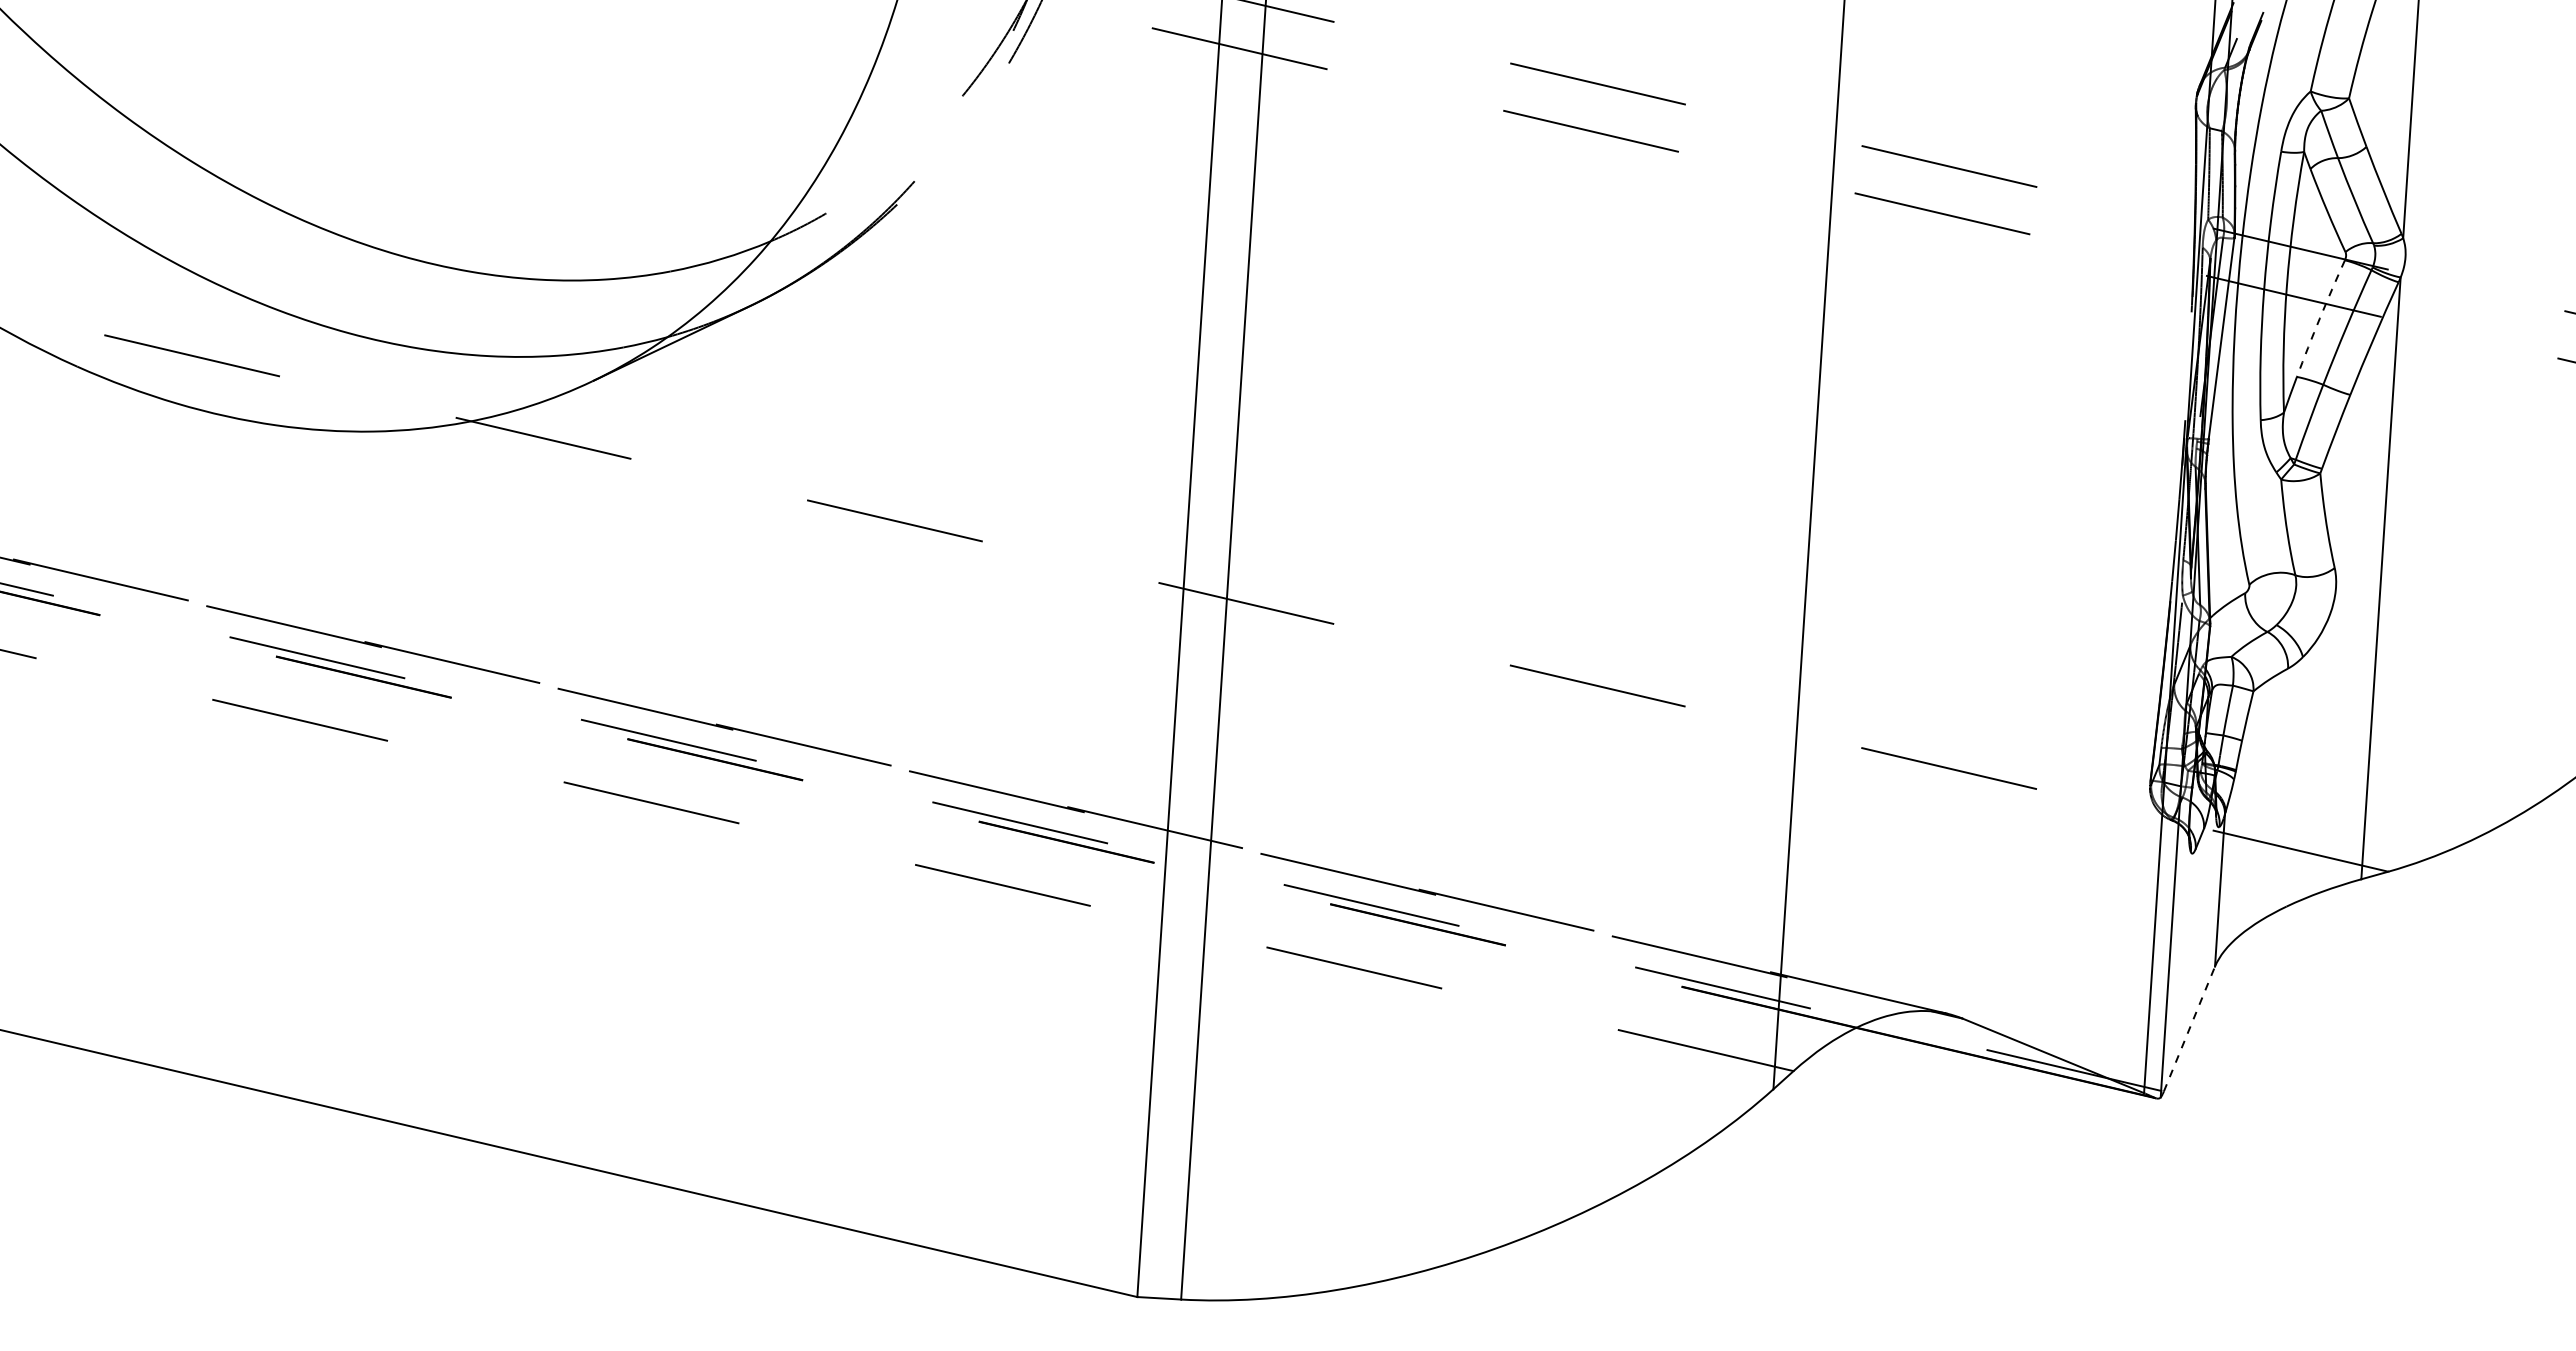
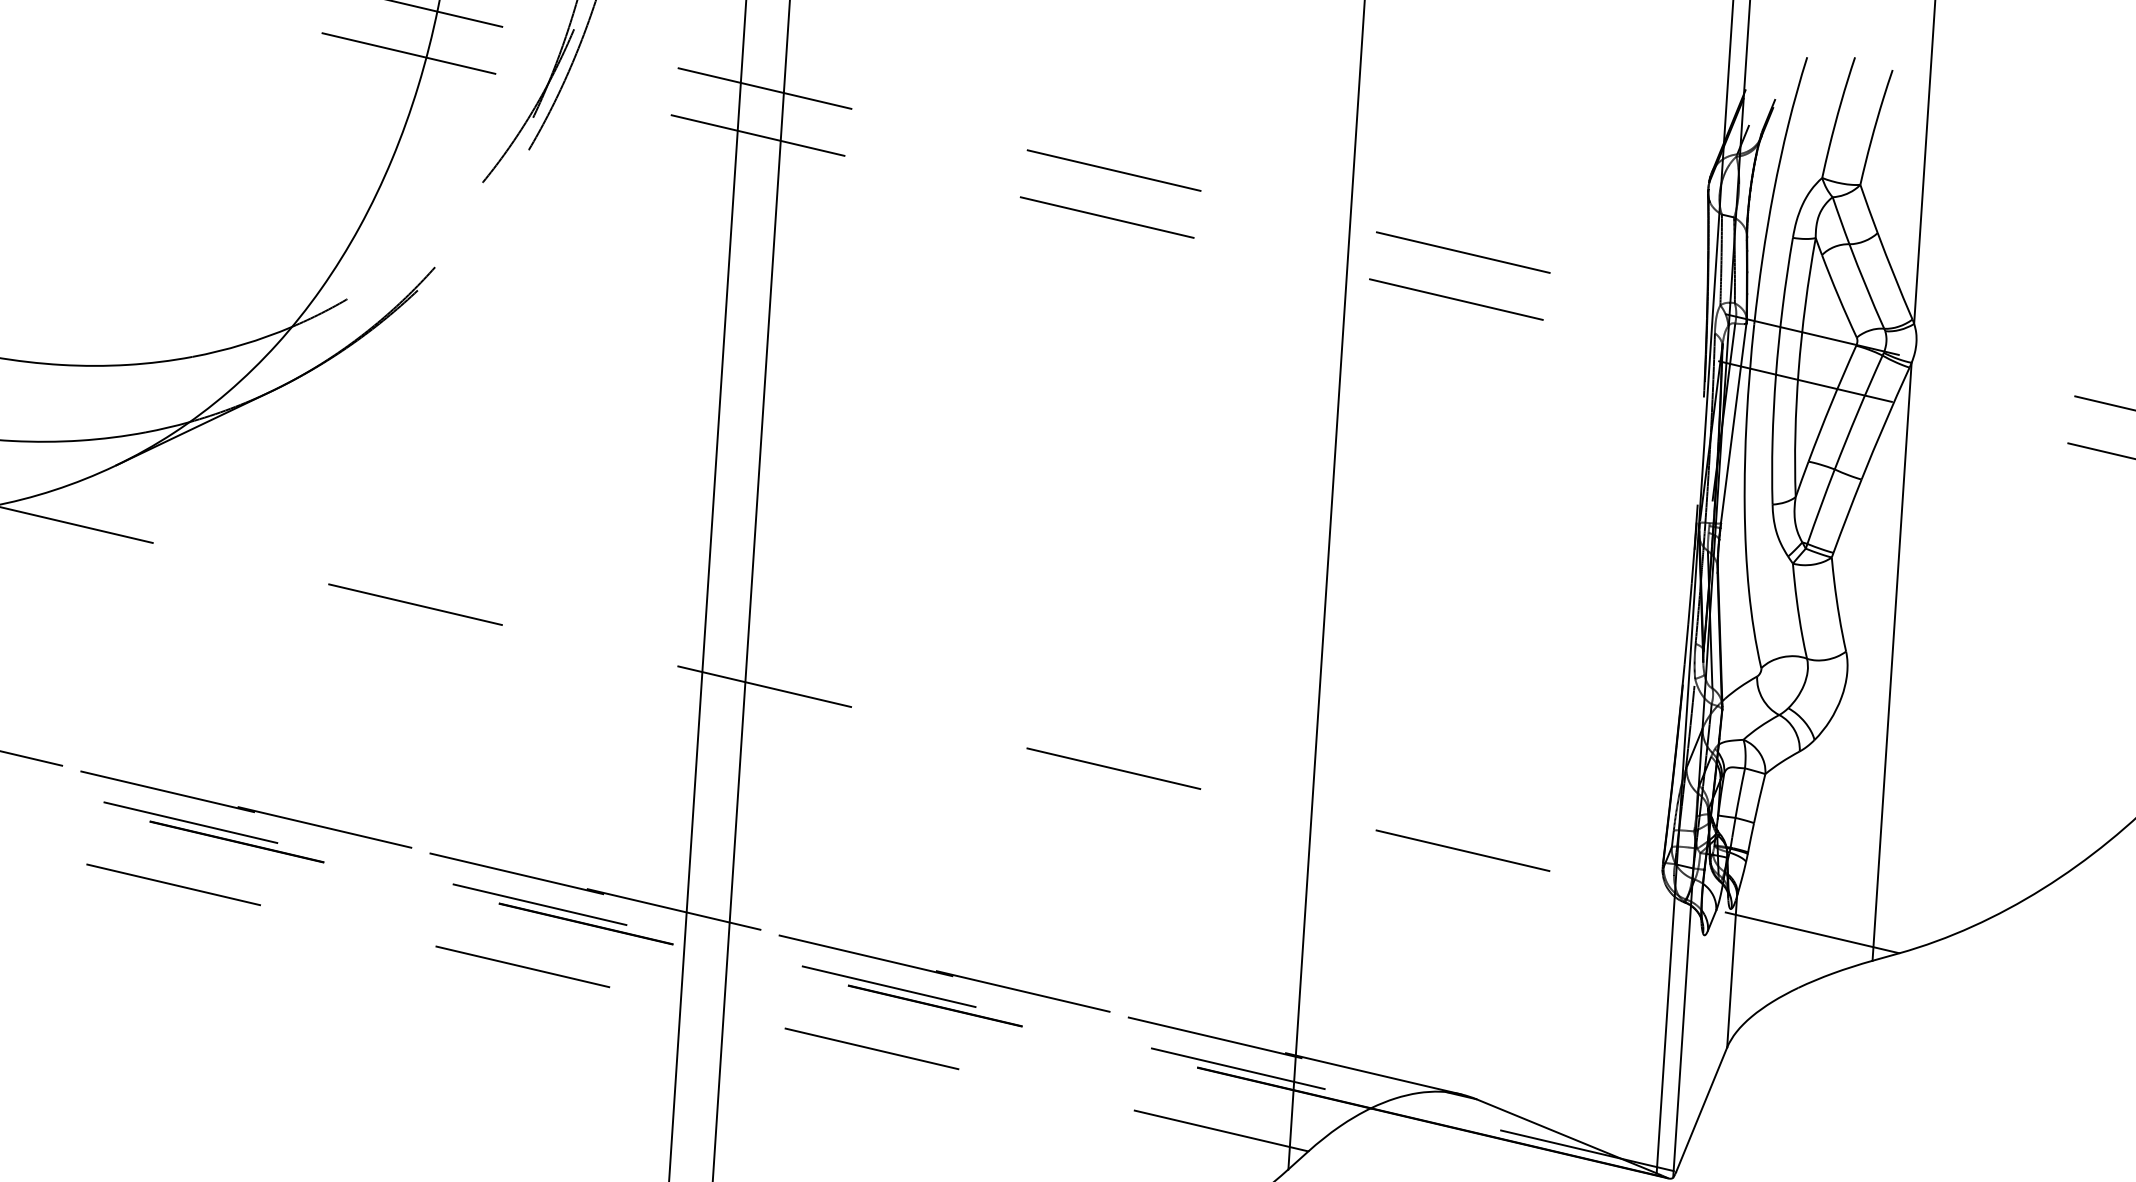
arc: (2319, 318) -> (1830, 403), dashed -> solid
line: (2189, 1028) -> (1701, 1109), dashed -> solid

